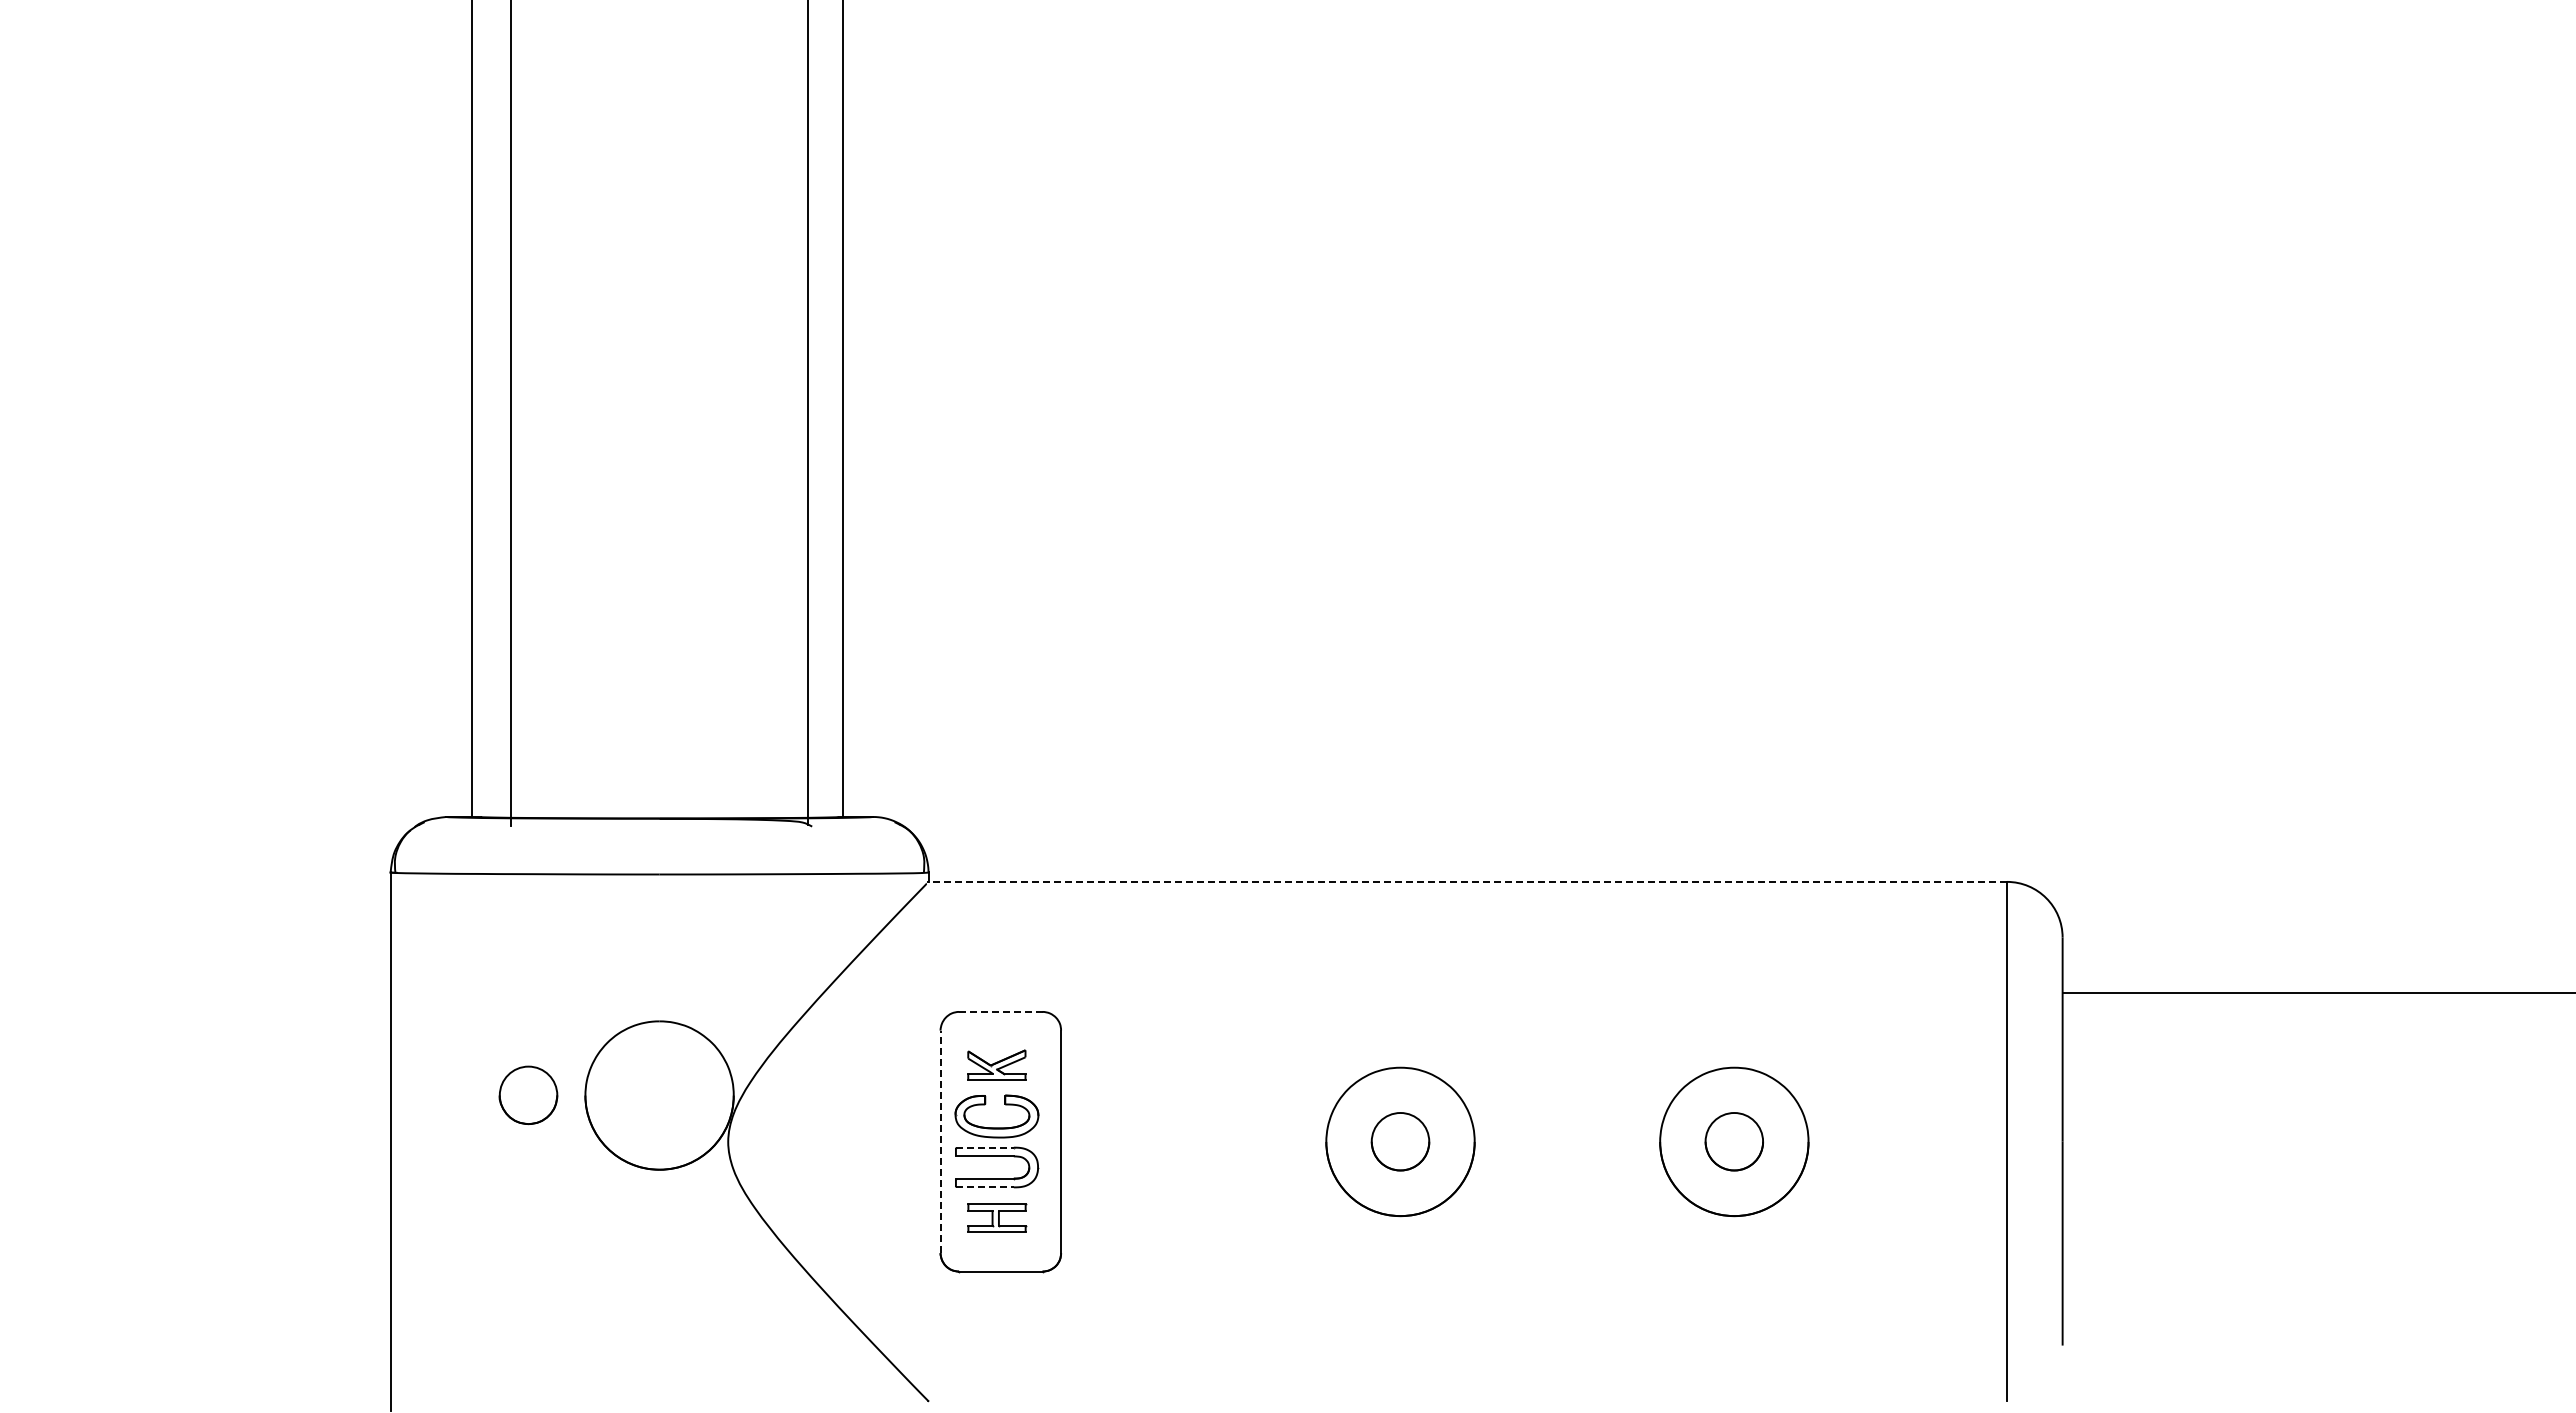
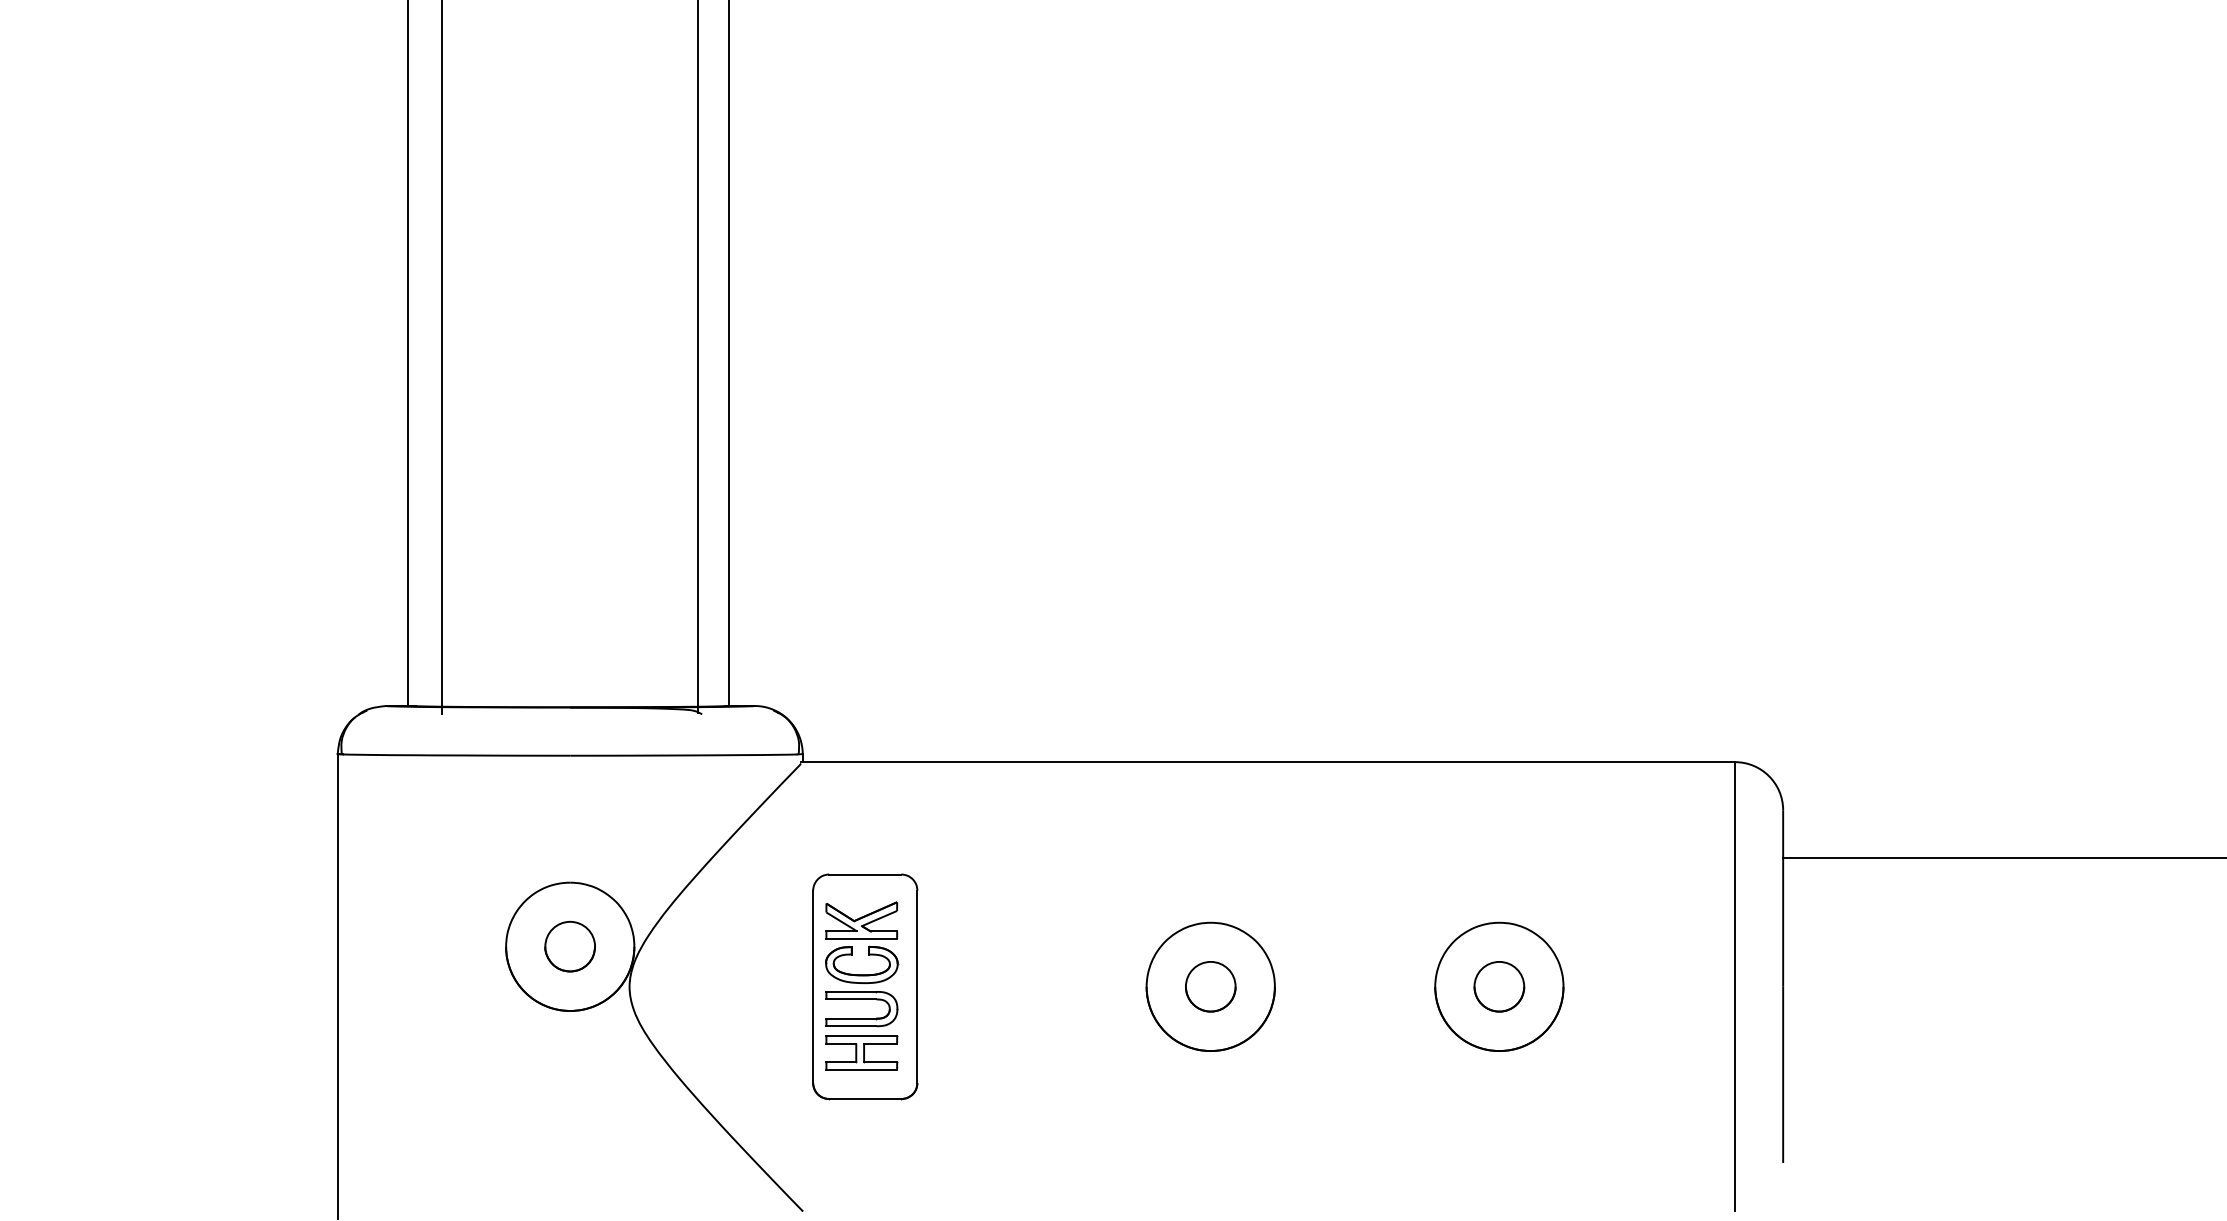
line: (1466, 881) -> (1267, 761), dashed -> solid
line: (1000, 1011) -> (864, 874), dashed -> solid
part: (996, 1064) -> (861, 919), size x1.43
part: (528, 1095) -> (570, 946), moved
line: (940, 1141) -> (813, 986), dashed -> solid
line: (984, 1147) -> (851, 991), dashed -> solid
line: (984, 1187) -> (851, 1026), dashed -> solid
part: (997, 1217) -> (862, 1052), size x1.43

